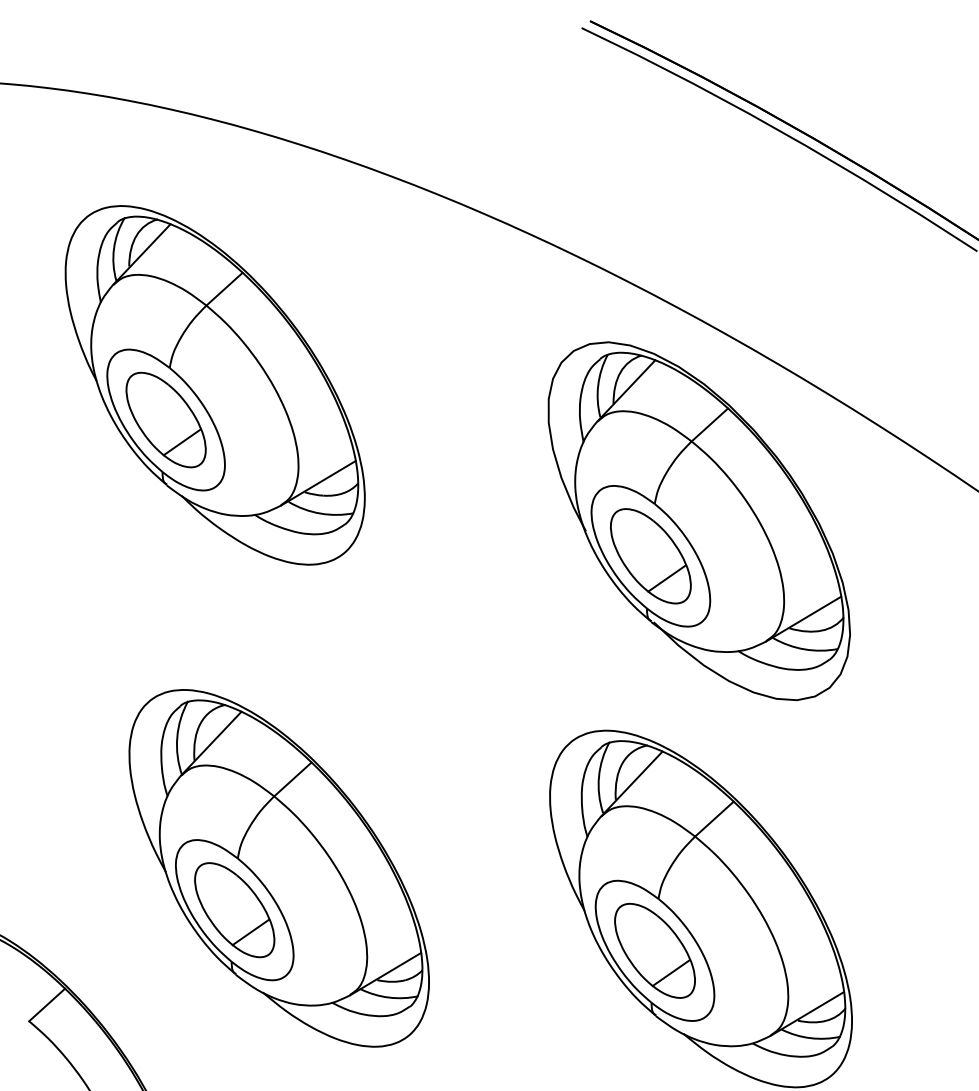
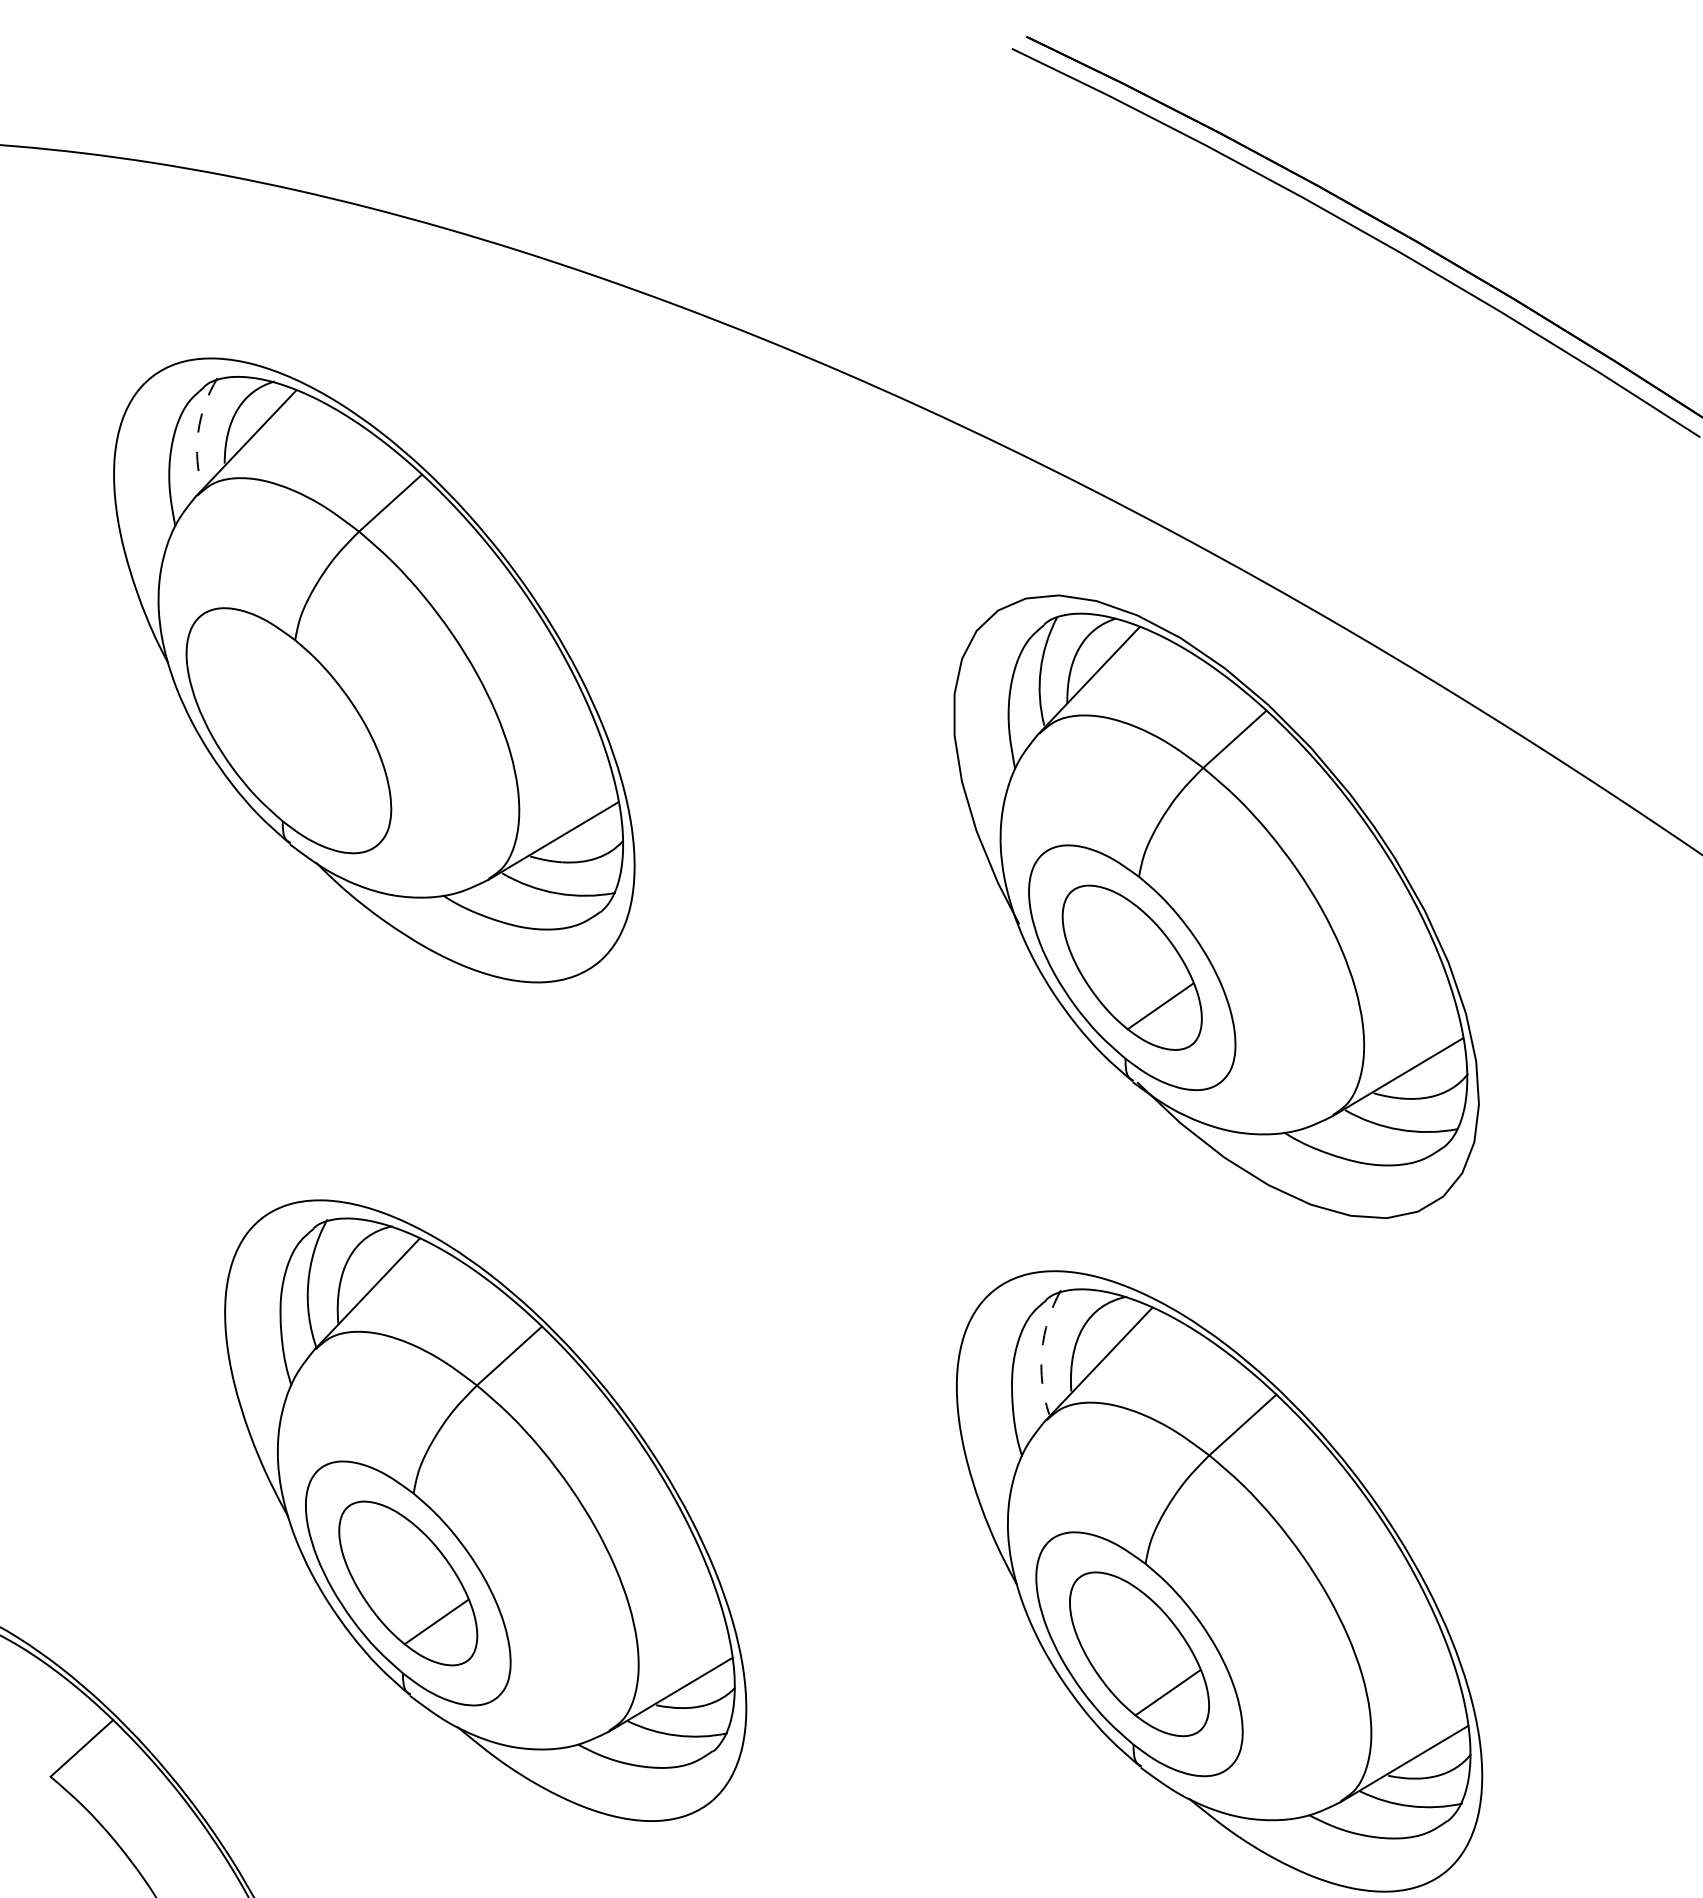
arc: (114, 248) -> (199, 432), solid -> dashed
part: (165, 419) -> (287, 729), removed
arc: (599, 776) -> (1042, 1350), solid -> dashed

